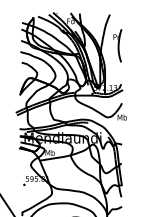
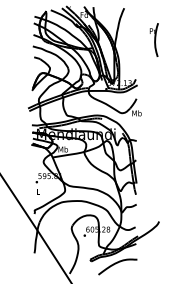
part: (117, 45) -> (153, 39), moved

